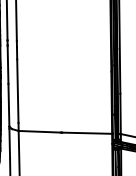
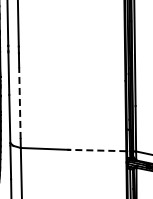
line: (17, 91) -> (19, 103), solid -> dashed
line: (86, 133) -> (97, 150), solid -> dashed

